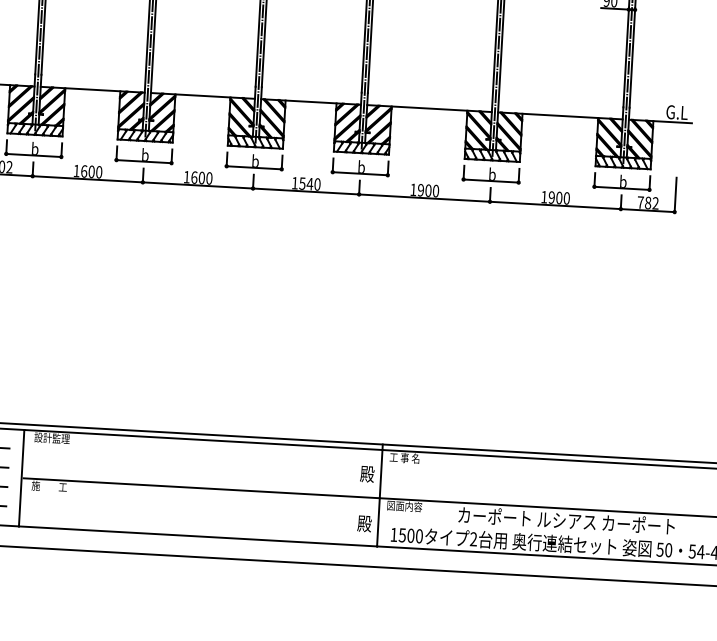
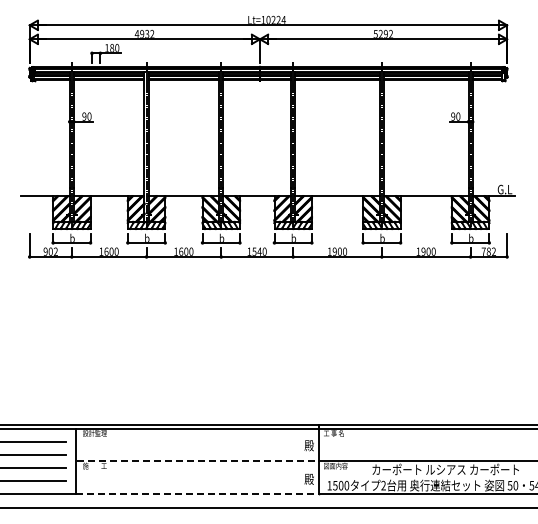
line: (201, 488) -> (197, 461), solid -> dashed
line: (198, 536) -> (197, 494), solid -> dashed

